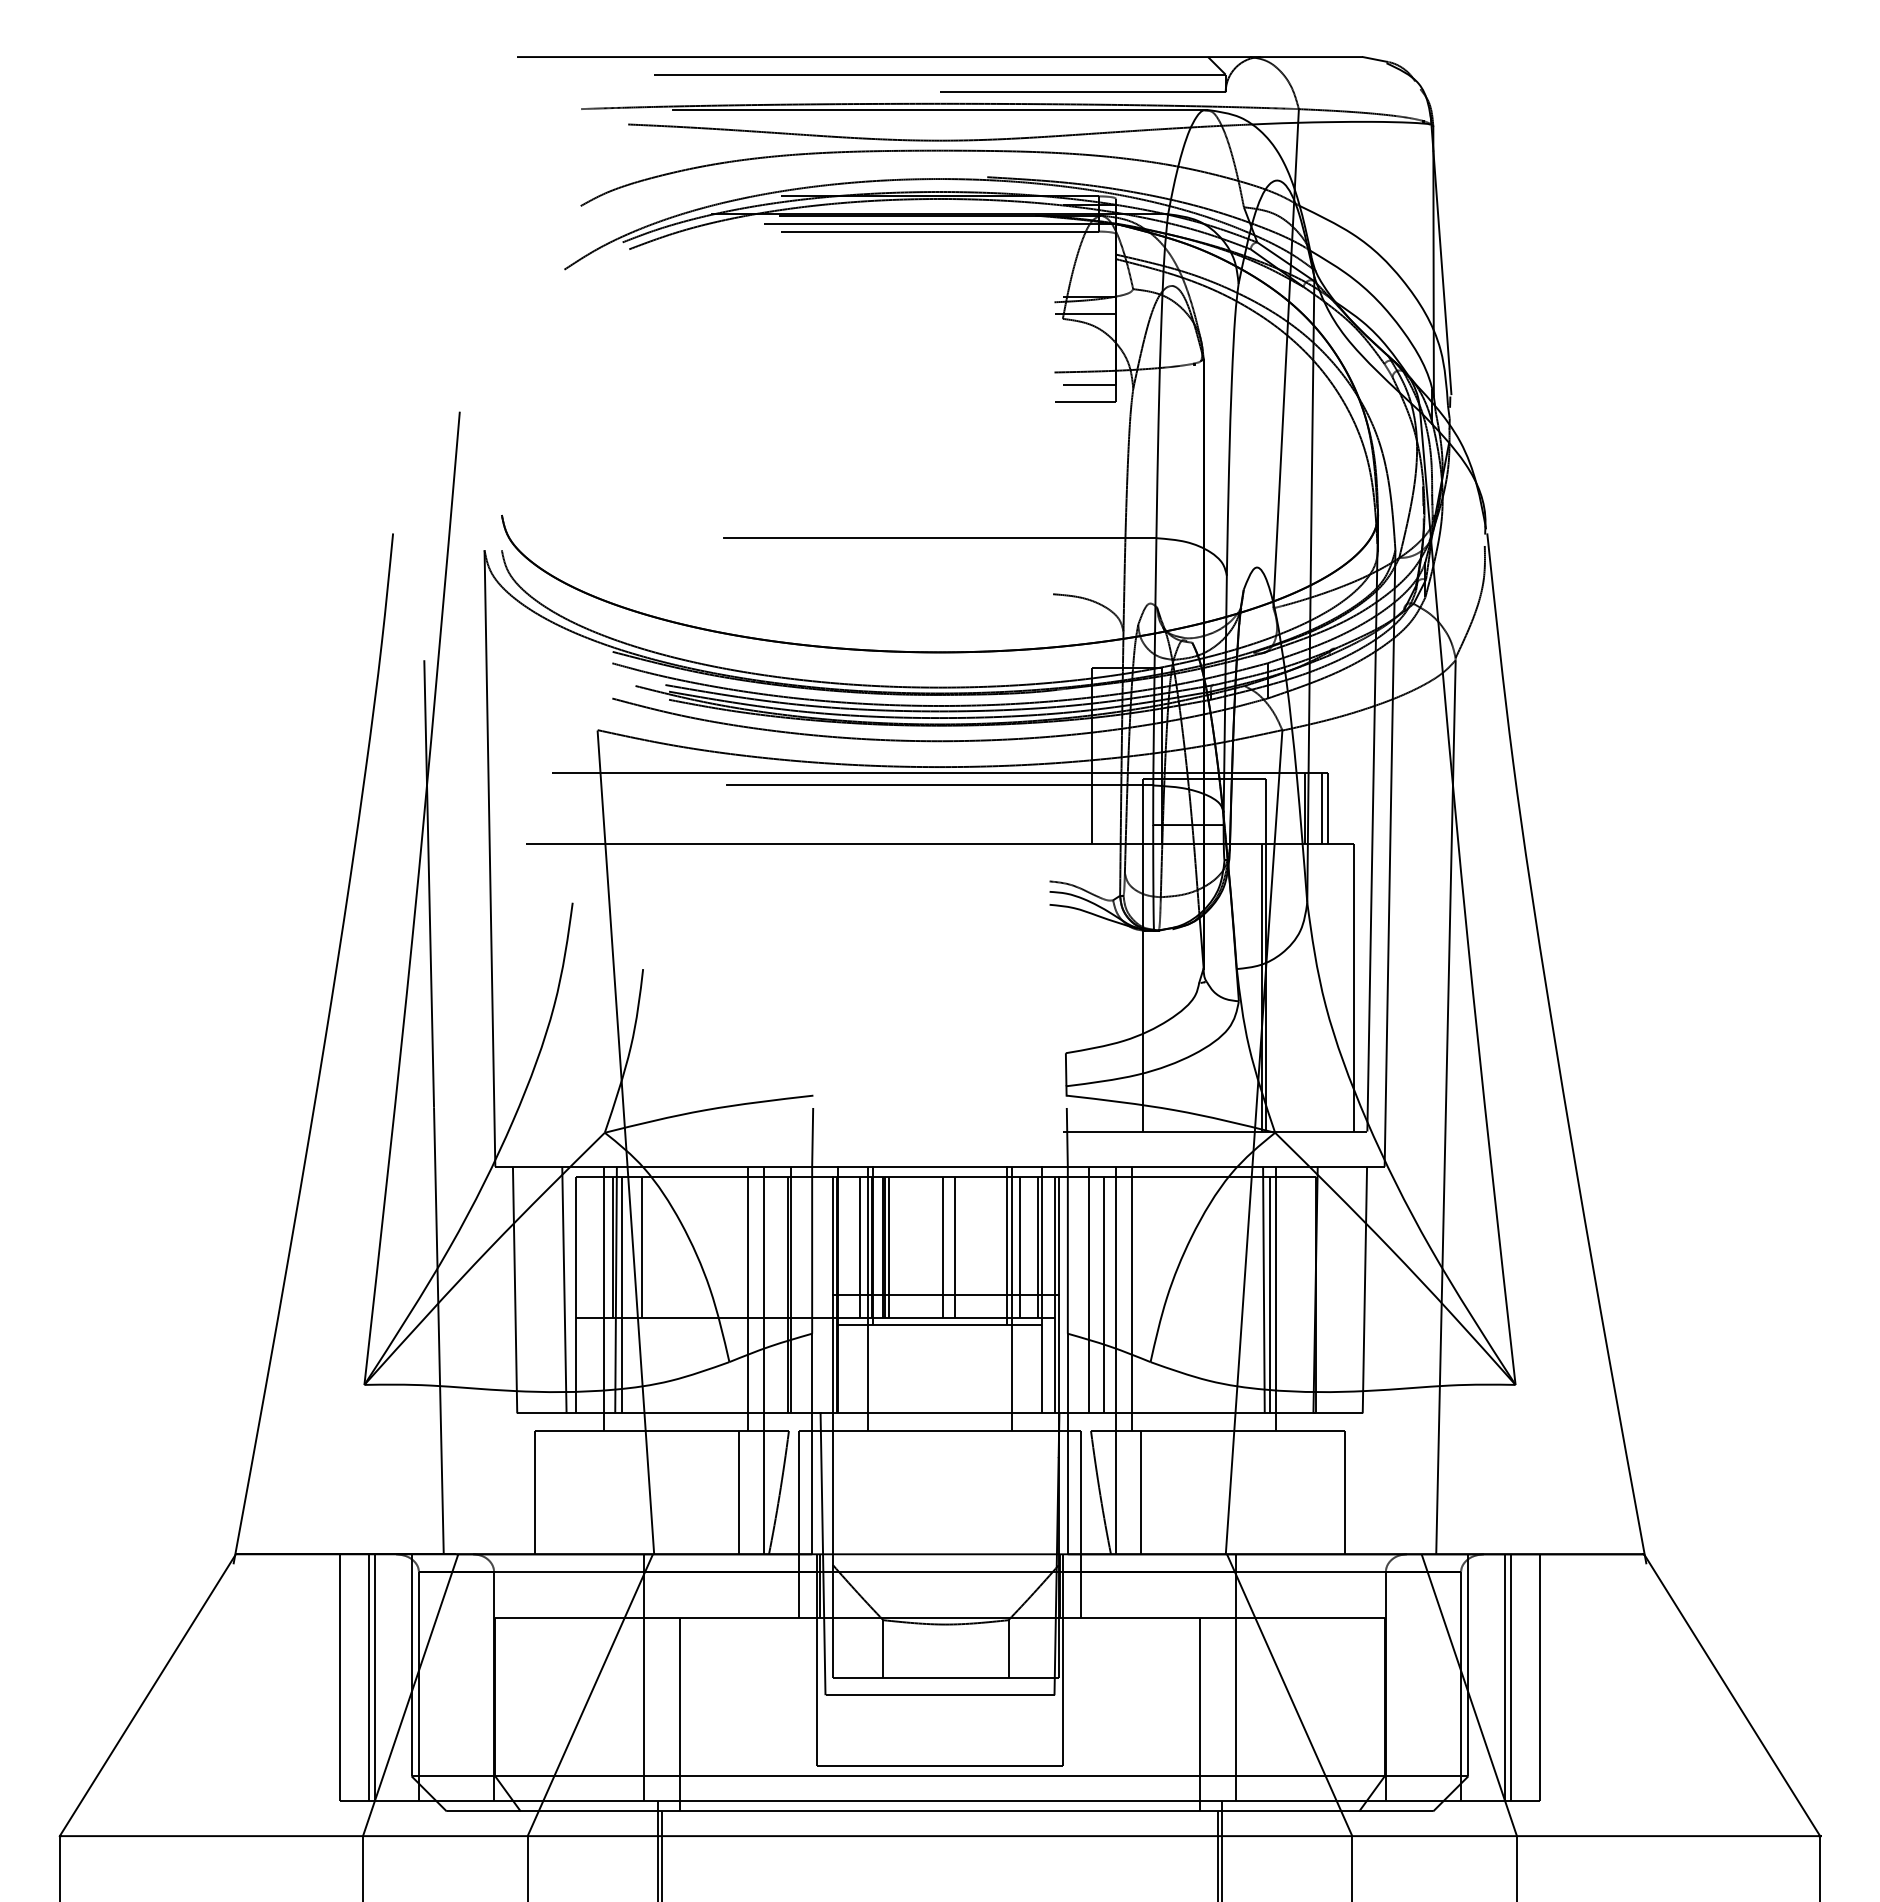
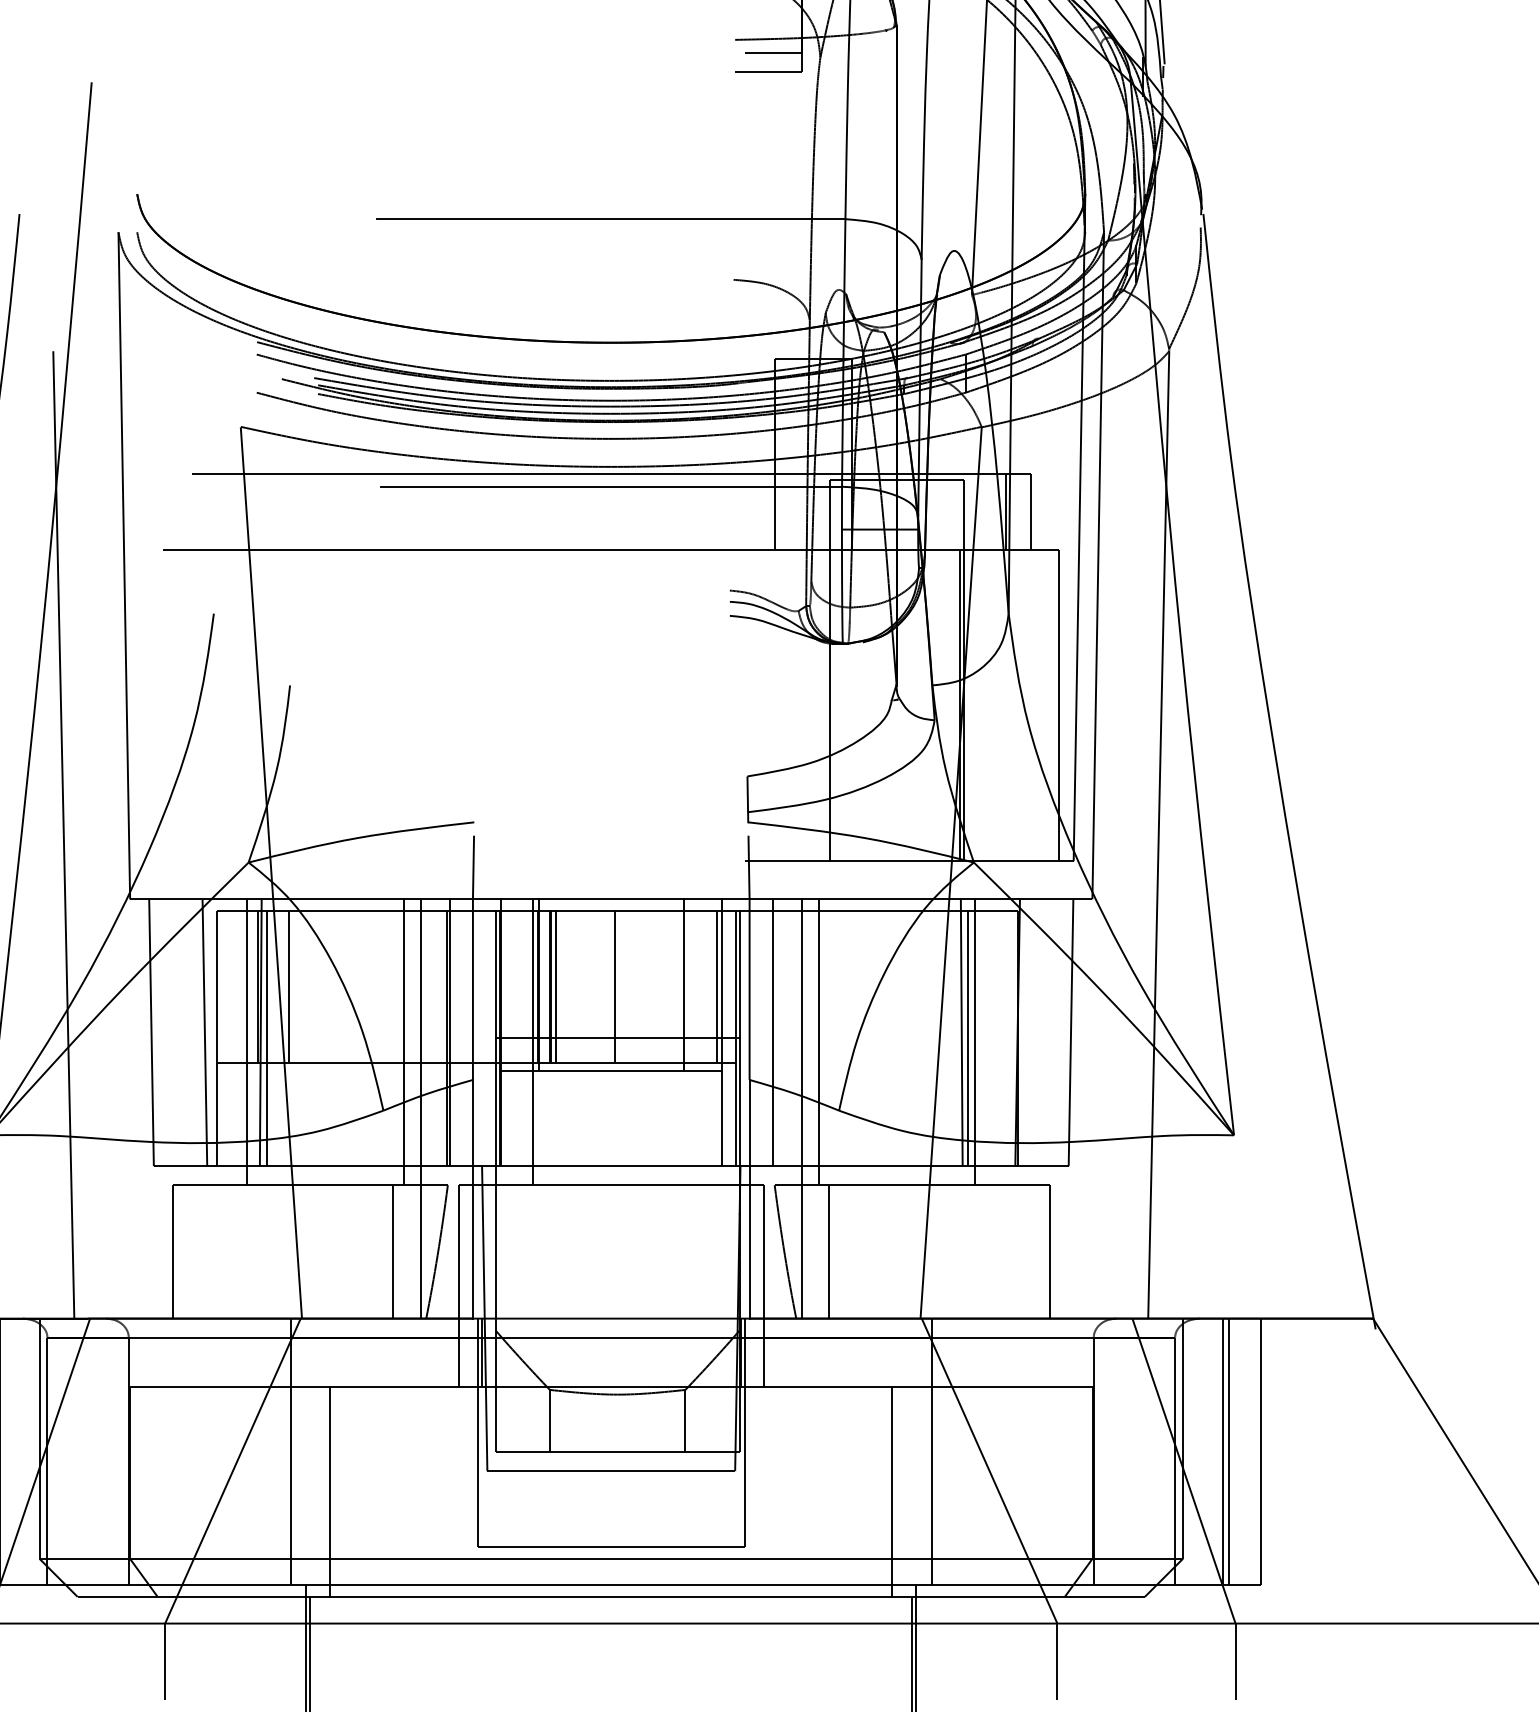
line: (1322, 808) -> (1025, 511), removed
line: (859, 1247) -> (524, 986), removed
line: (955, 1247) -> (628, 986), removed
line: (1019, 1247) -> (697, 986), removed
line: (1103, 1295) -> (788, 1038), removed
line: (1012, 1298) -> (689, 1041), removed

